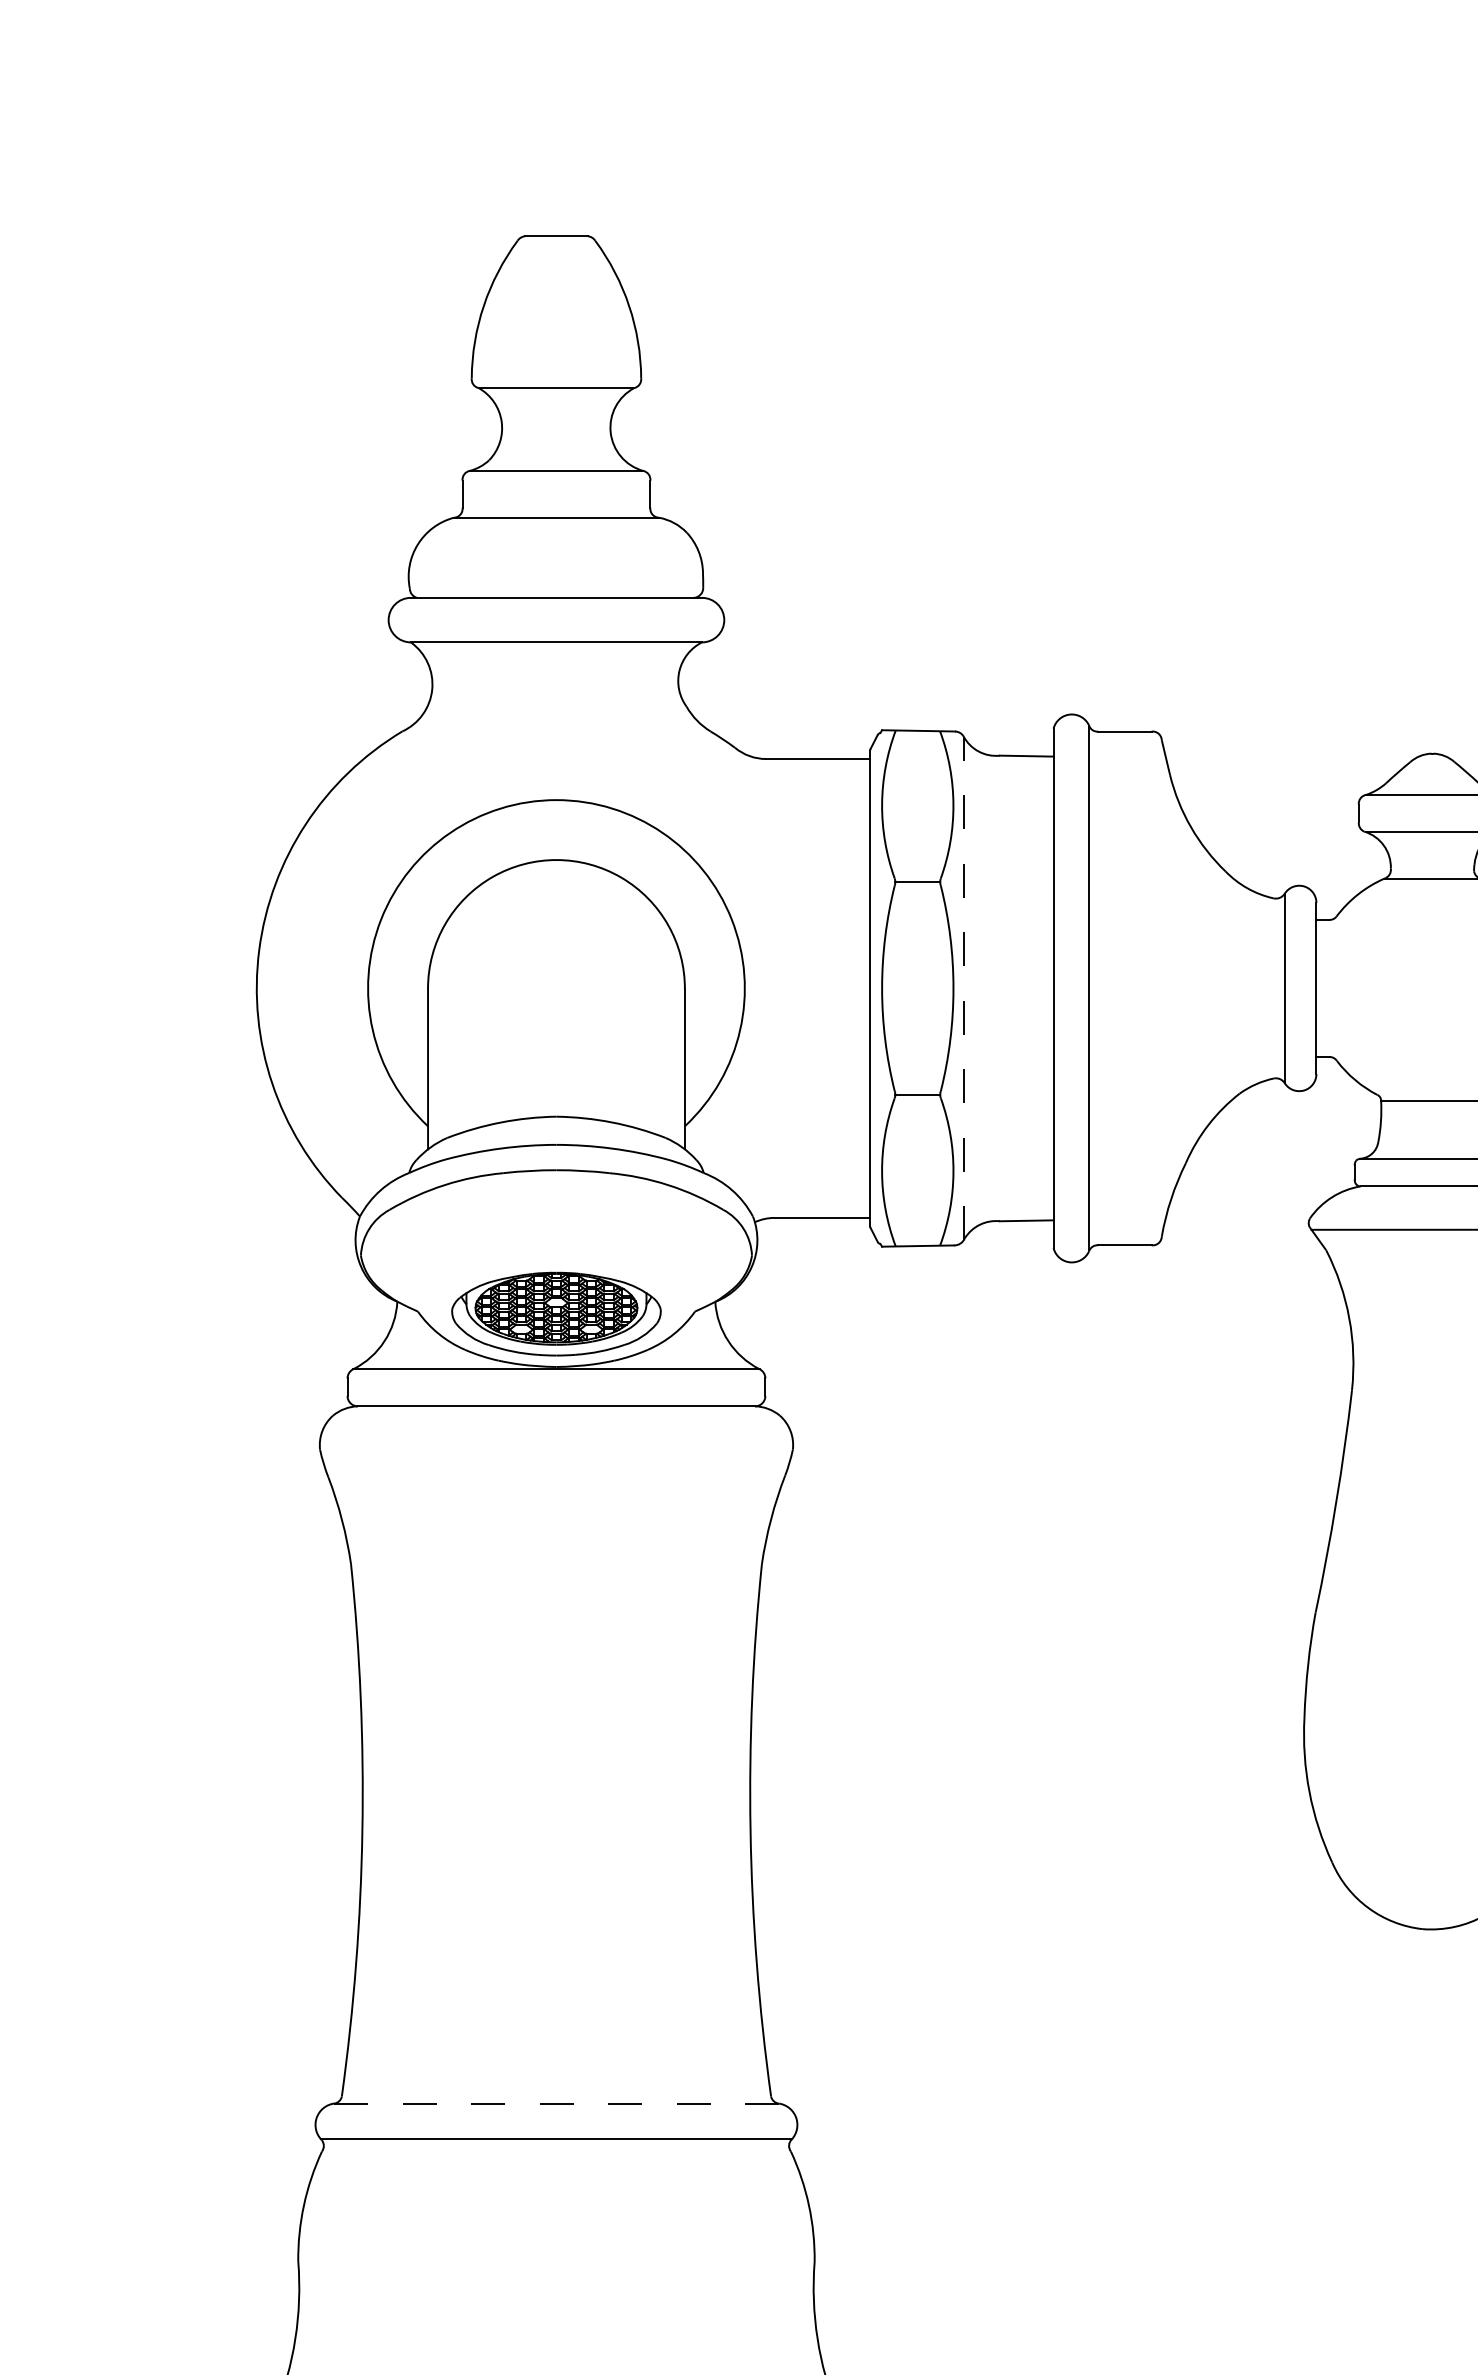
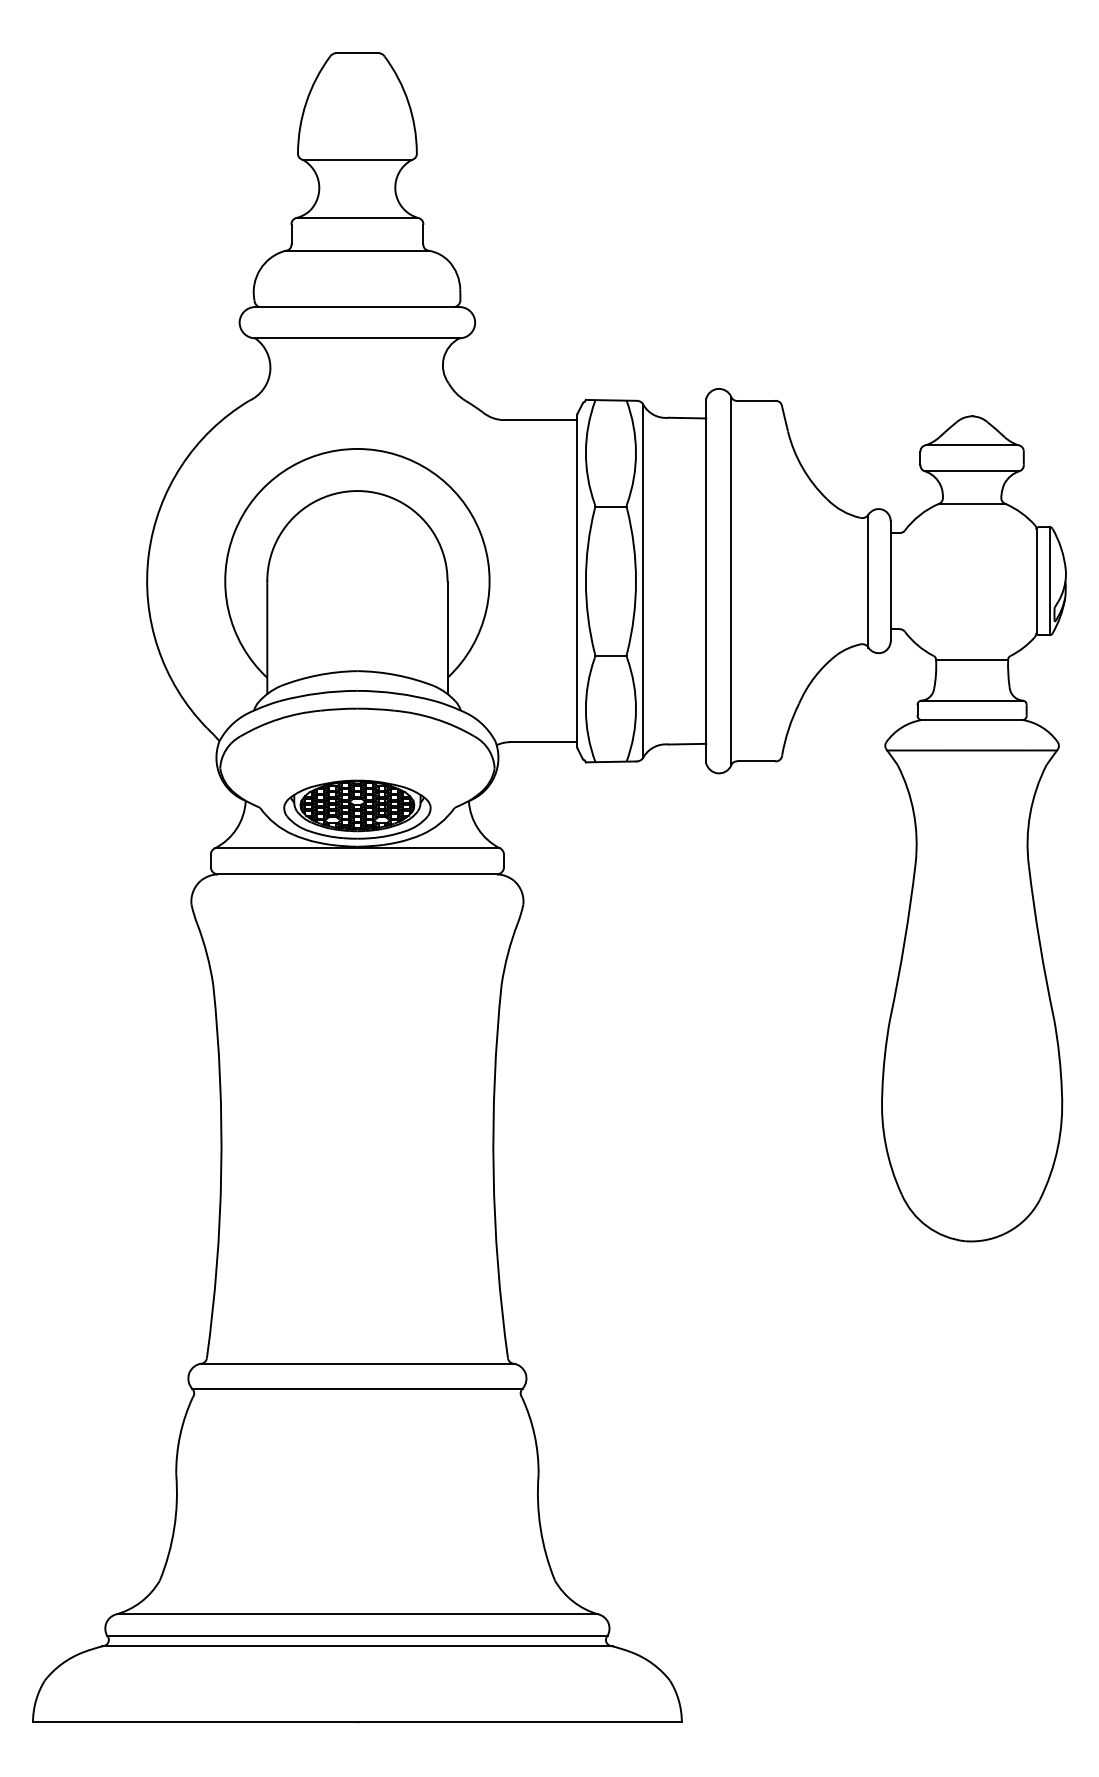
line: (964, 988) -> (643, 581), dashed -> solid
line: (555, 2103) -> (356, 1363), dashed -> solid

